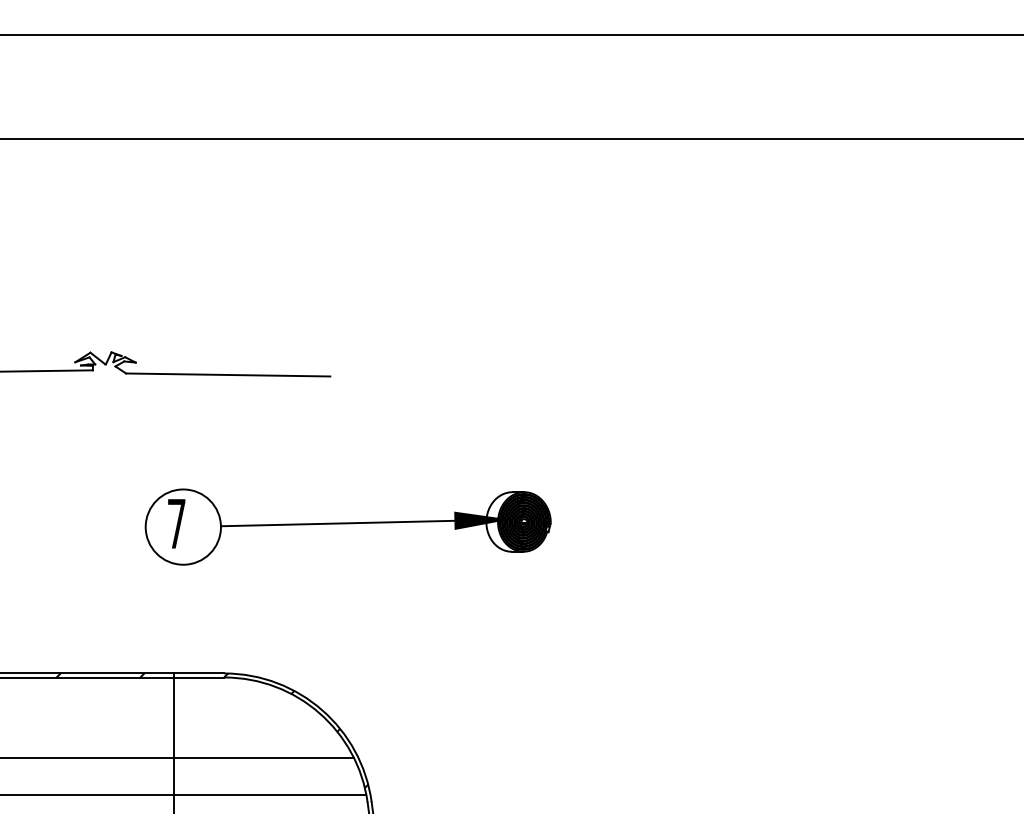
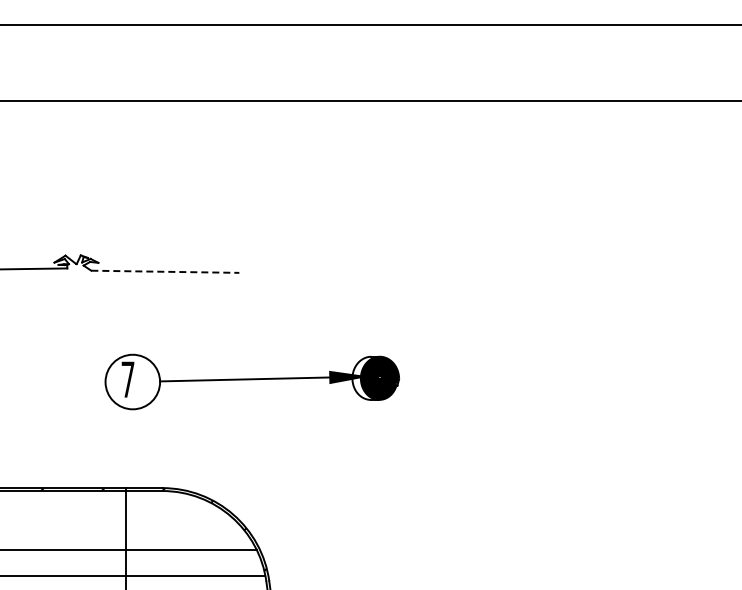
line: (228, 374) -> (165, 271), solid -> dashed

